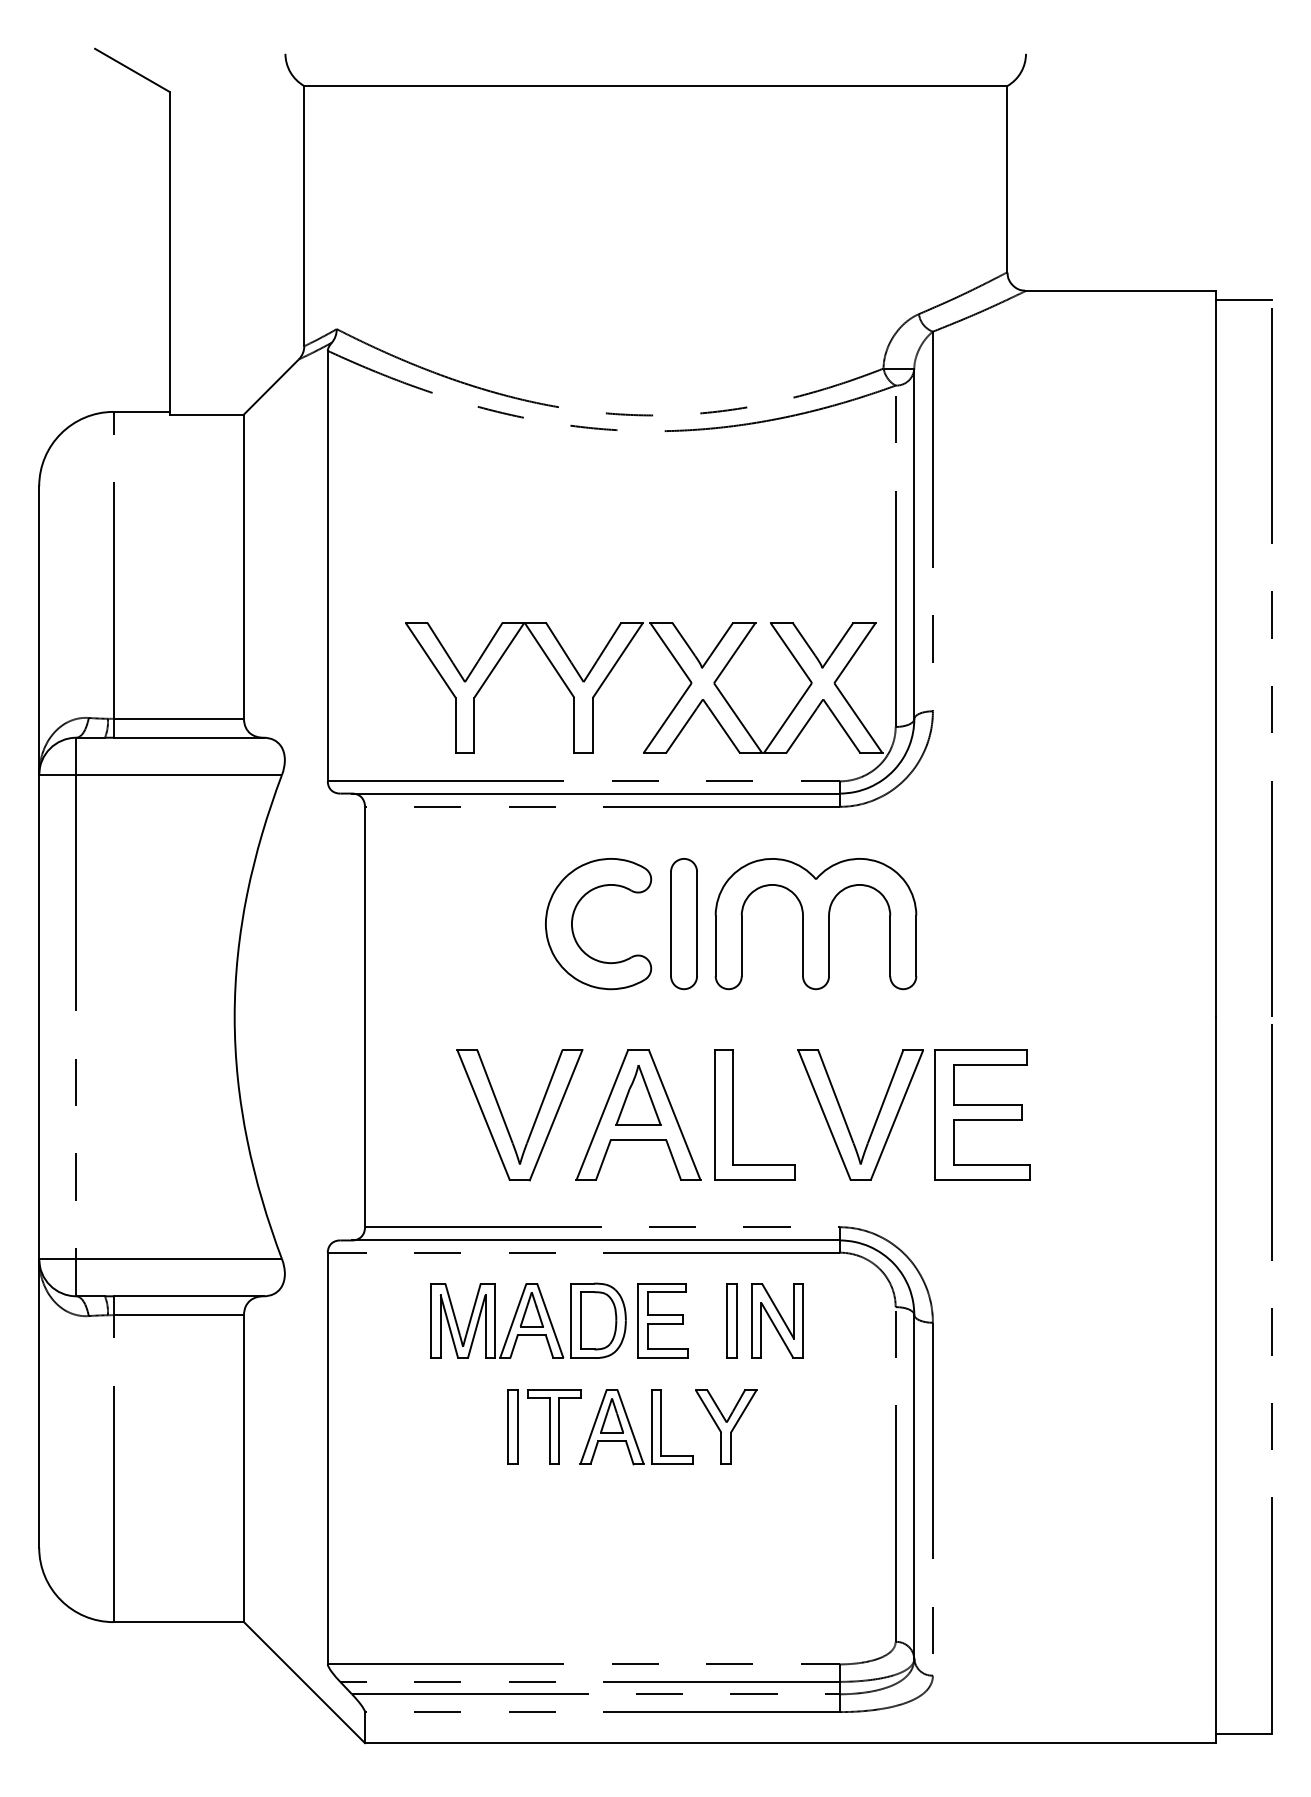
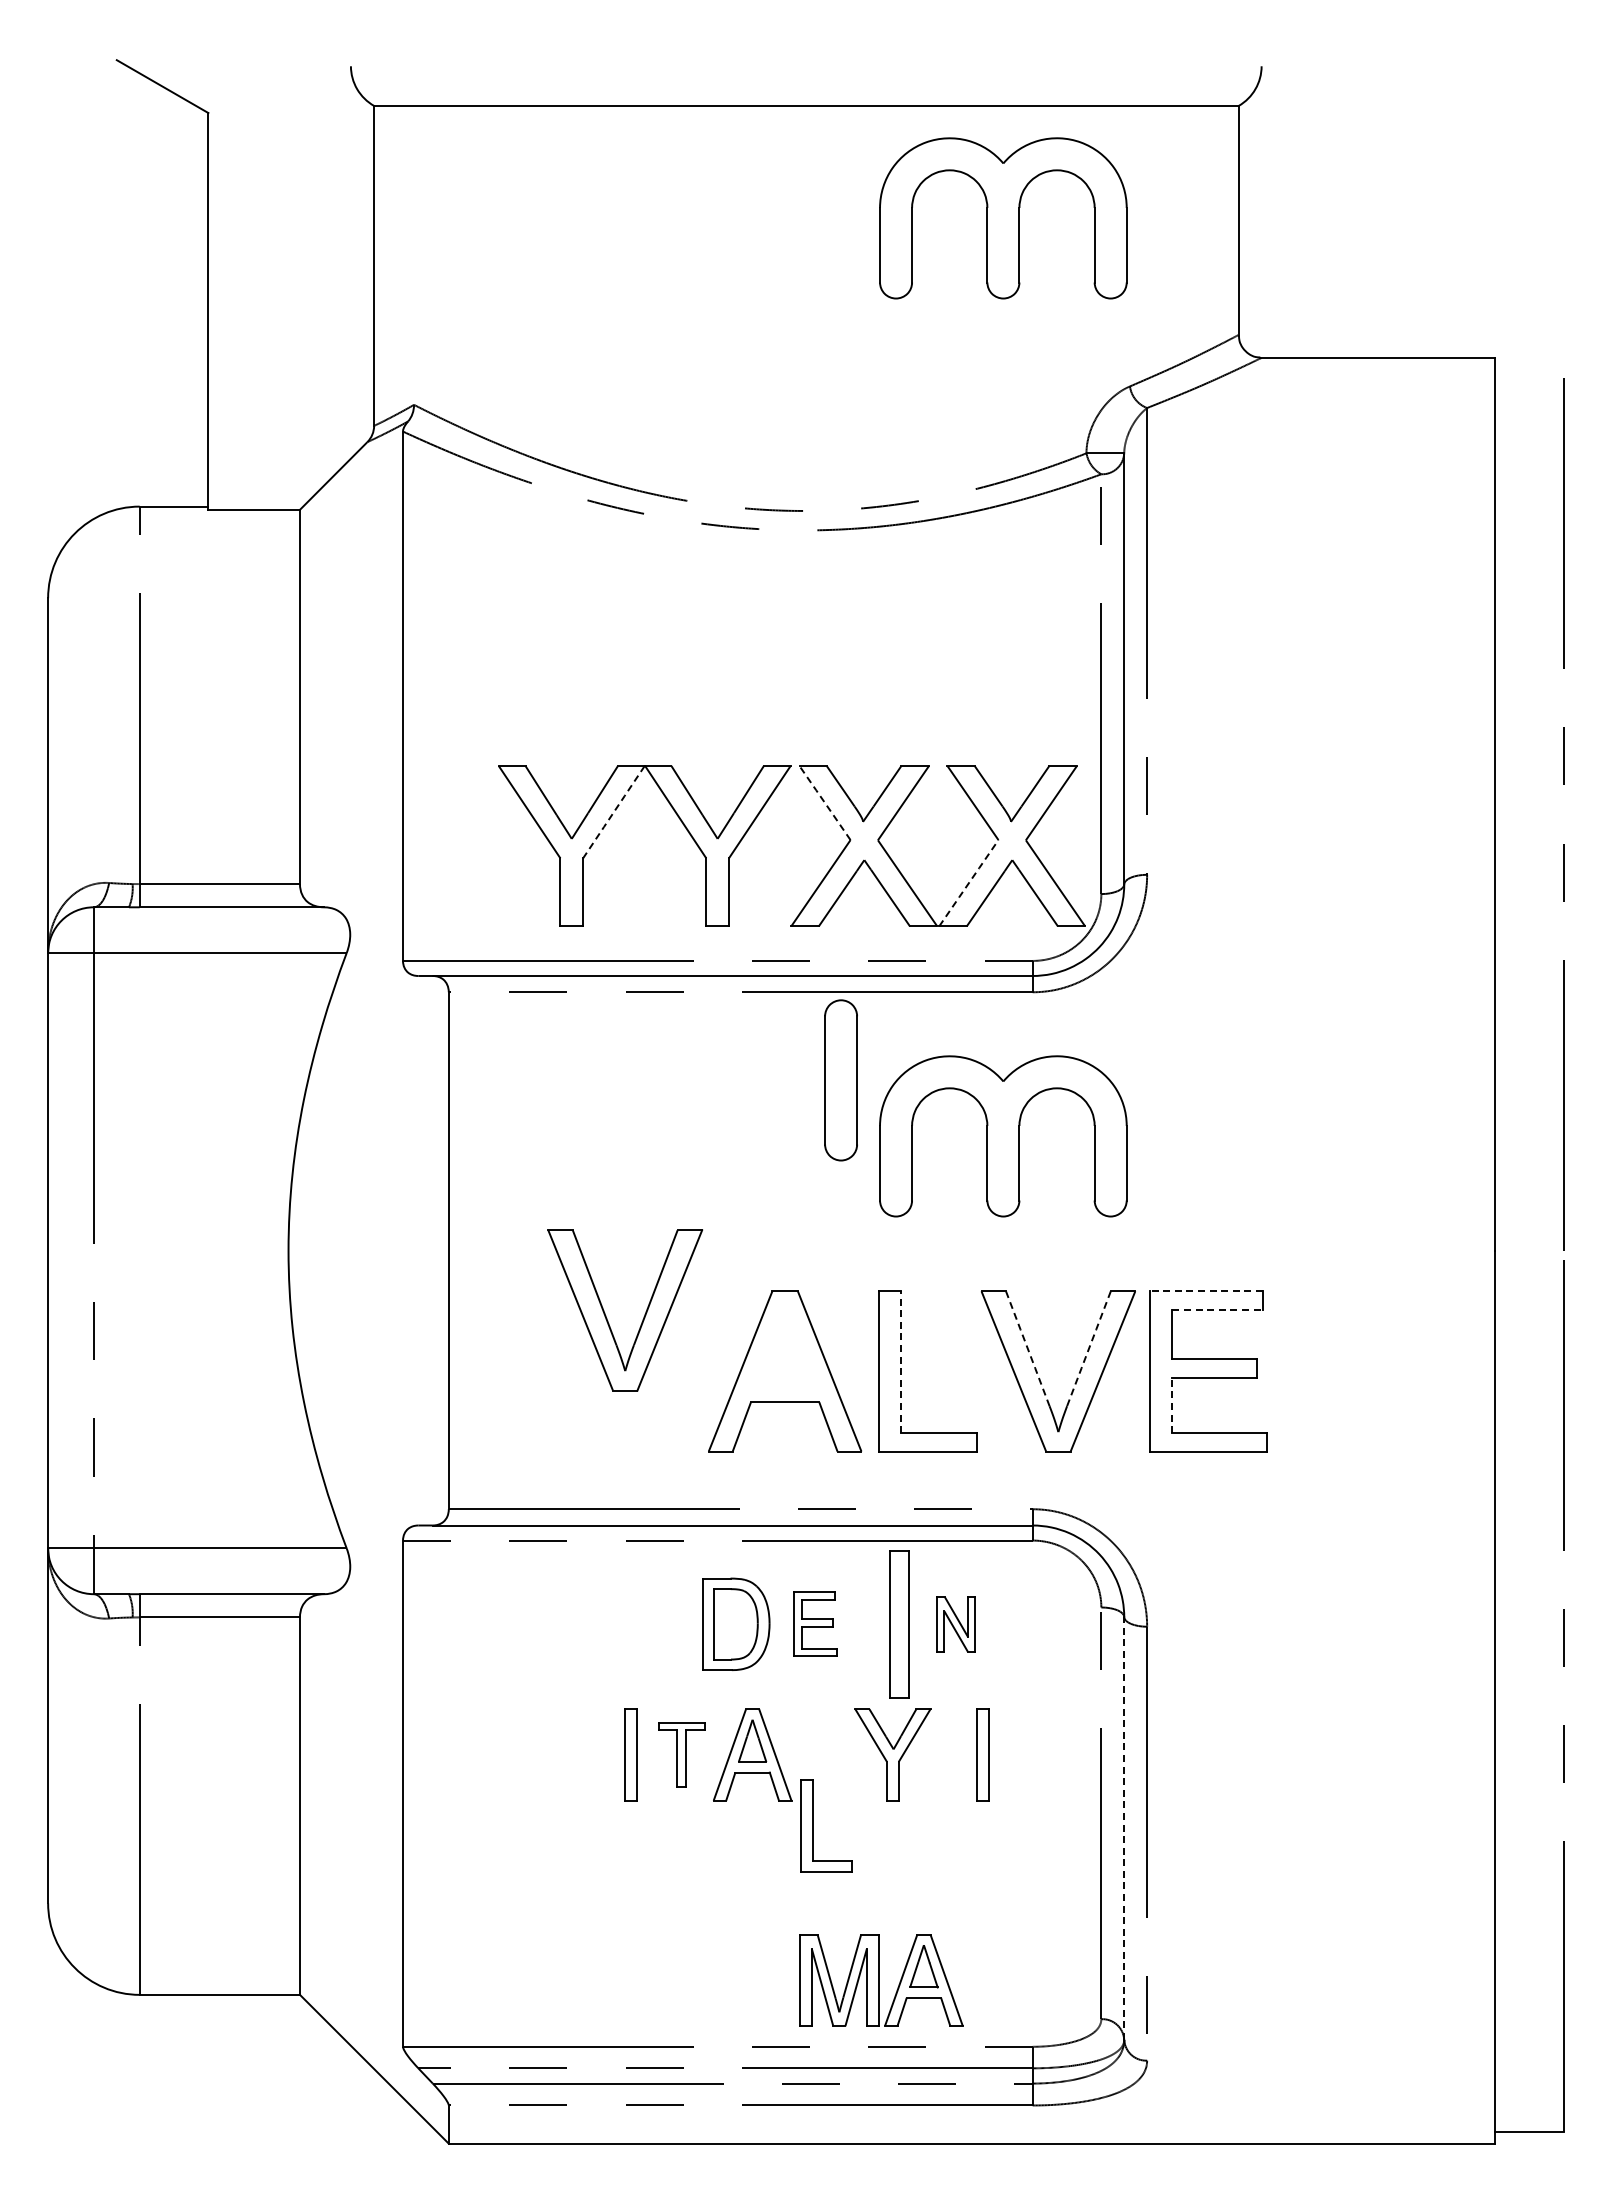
part: (816, 177) -> (1003, 218), added
line: (1243, 300) -> (1529, 369), removed
line: (670, 652) -> (824, 802), solid -> dashed
line: (498, 660) -> (613, 812), solid -> dashed
line: (787, 718) -> (968, 883), solid -> dashed
part: (572, 924) -> (704, 1136), removed
part: (683, 924) -> (840, 1080), moved
line: (981, 1050) -> (1206, 1291), solid -> dashed
line: (990, 1064) -> (1218, 1309), solid -> dashed
part: (638, 1094) -> (785, 1346), removed
line: (835, 1096) -> (1027, 1348), solid -> dashed
line: (885, 1096) -> (1088, 1348), solid -> dashed
line: (733, 1107) -> (901, 1362), solid -> dashed
part: (534, 1120) -> (643, 1316), moved
line: (953, 1142) -> (1172, 1405), solid -> dashed
part: (497, 1320) -> (881, 1980), moved
part: (663, 1320) -> (815, 1624), size x0.7
part: (731, 1320) -> (899, 1624), size x1.6
part: (777, 1320) -> (956, 1624), size x0.6
part: (554, 1426) -> (681, 1754), size x0.7
part: (661, 1426) -> (813, 1825), moved
part: (799, 1426) -> (982, 1754), added
line: (914, 1486) -> (1124, 1828), solid -> dashed

